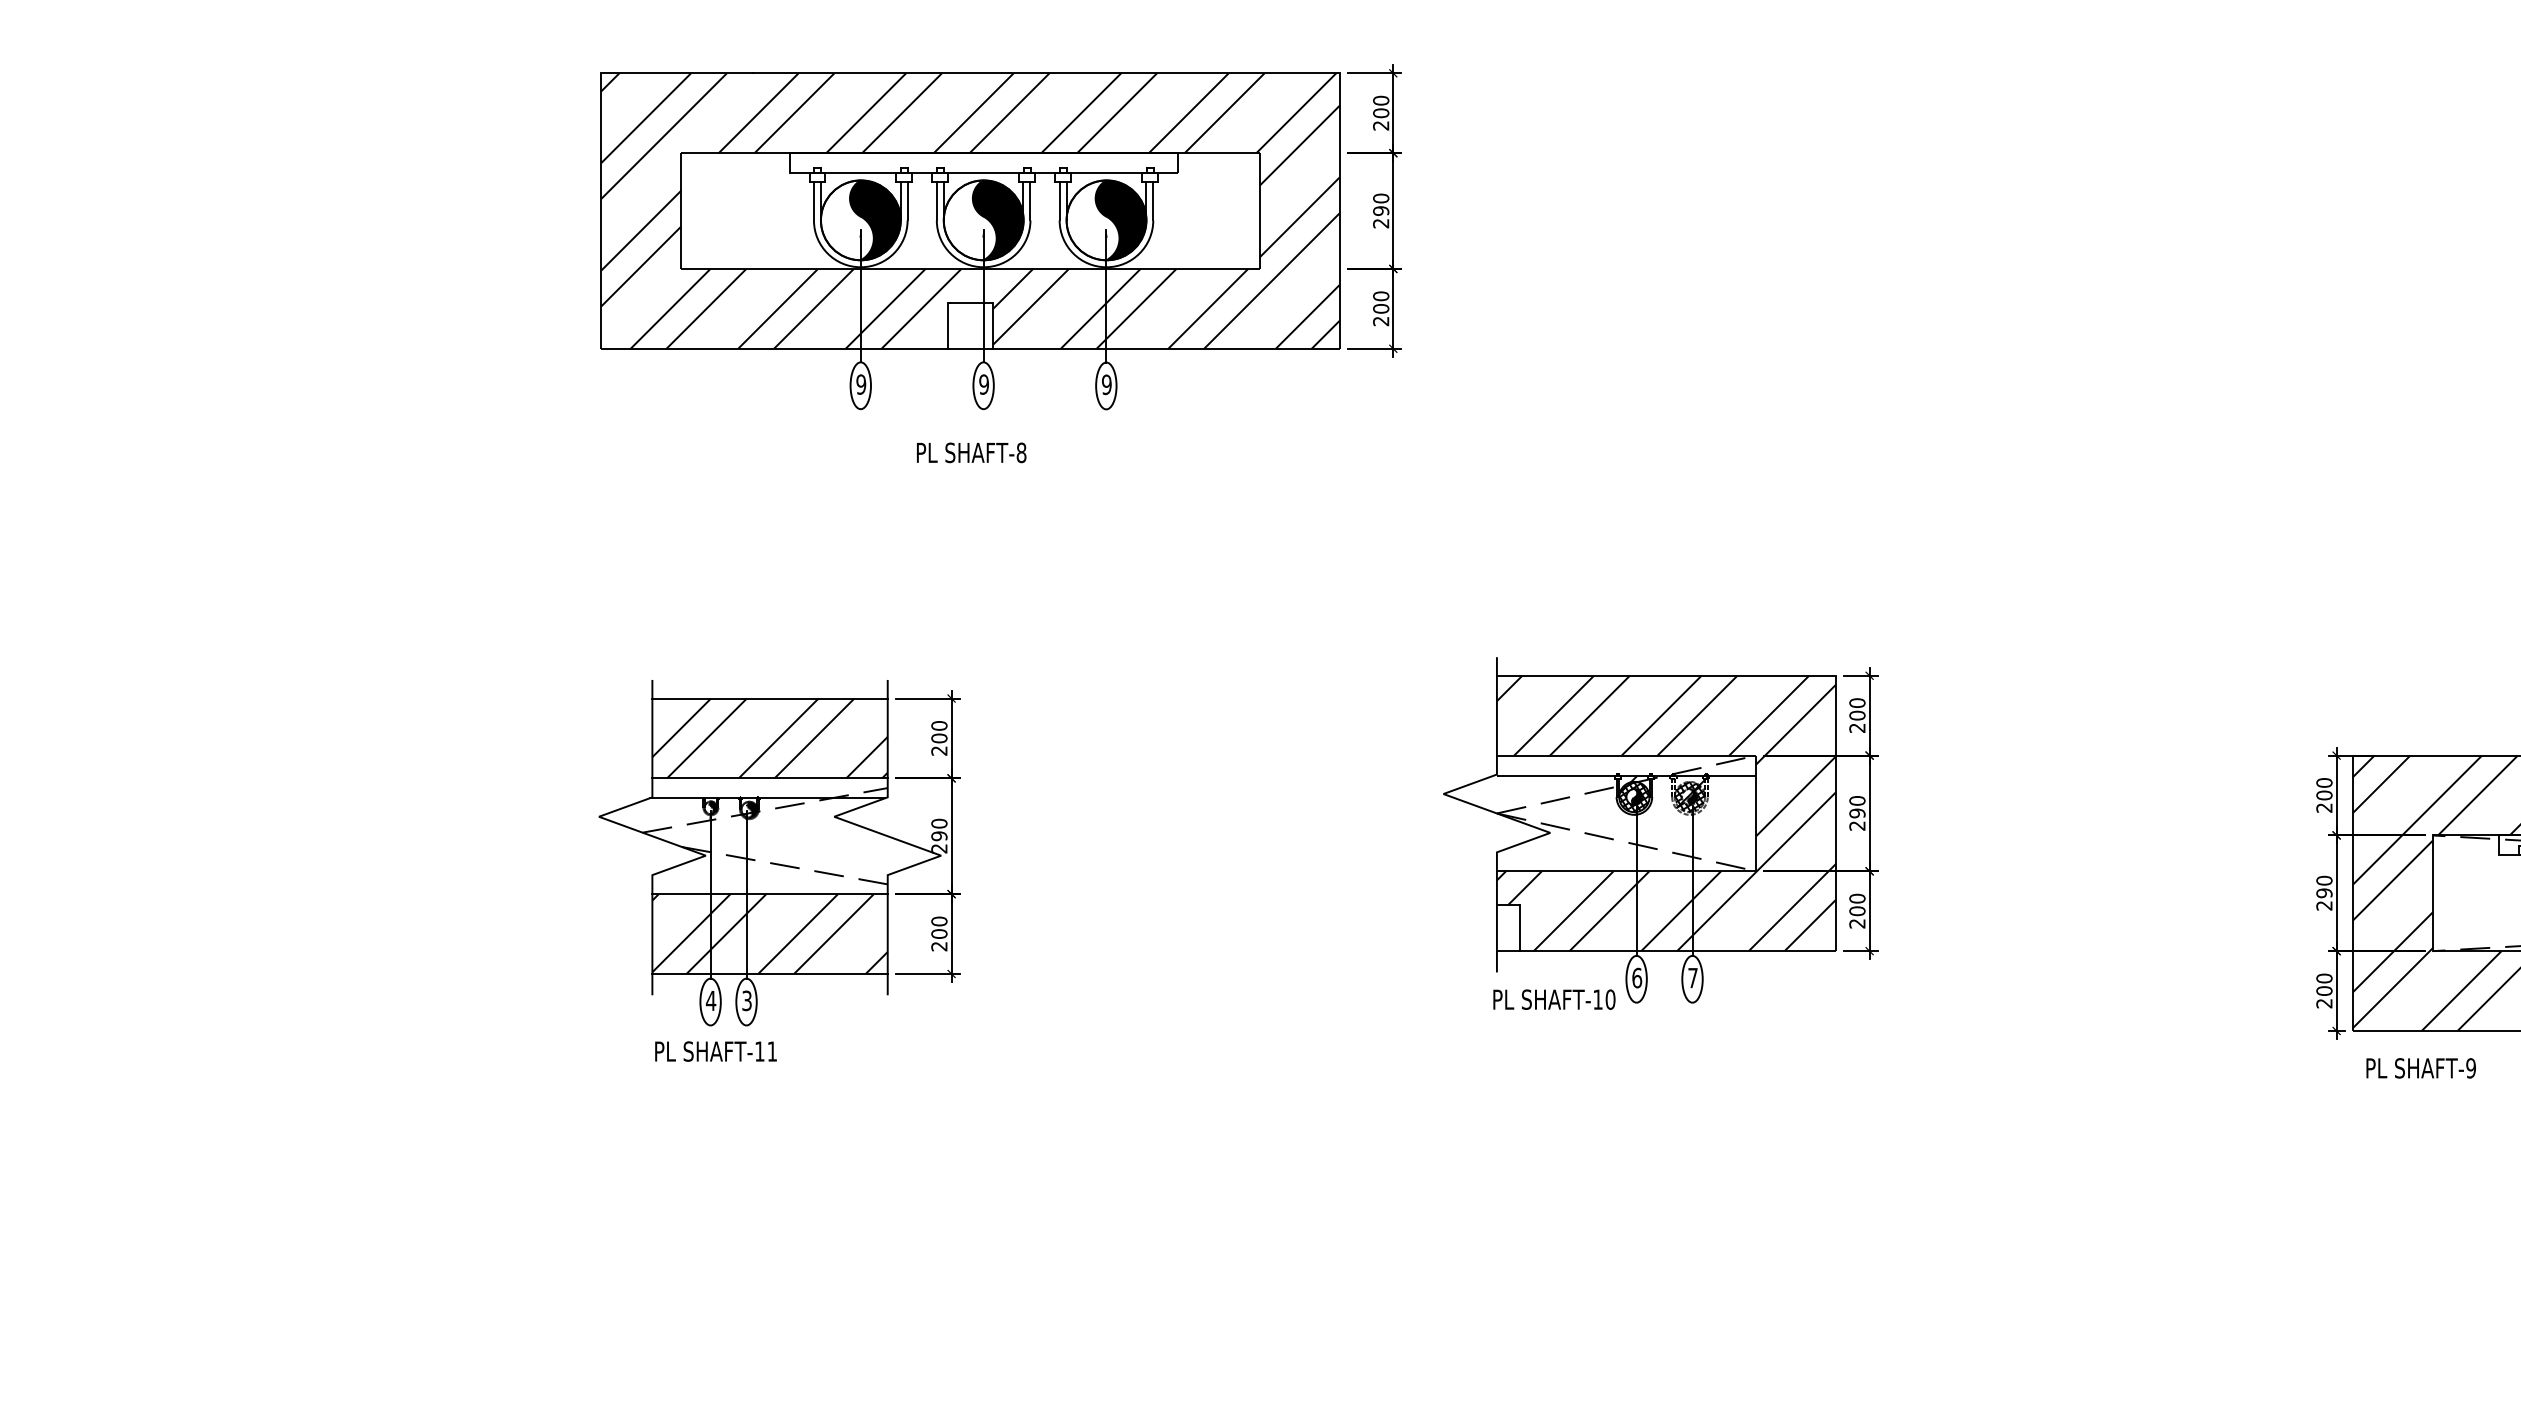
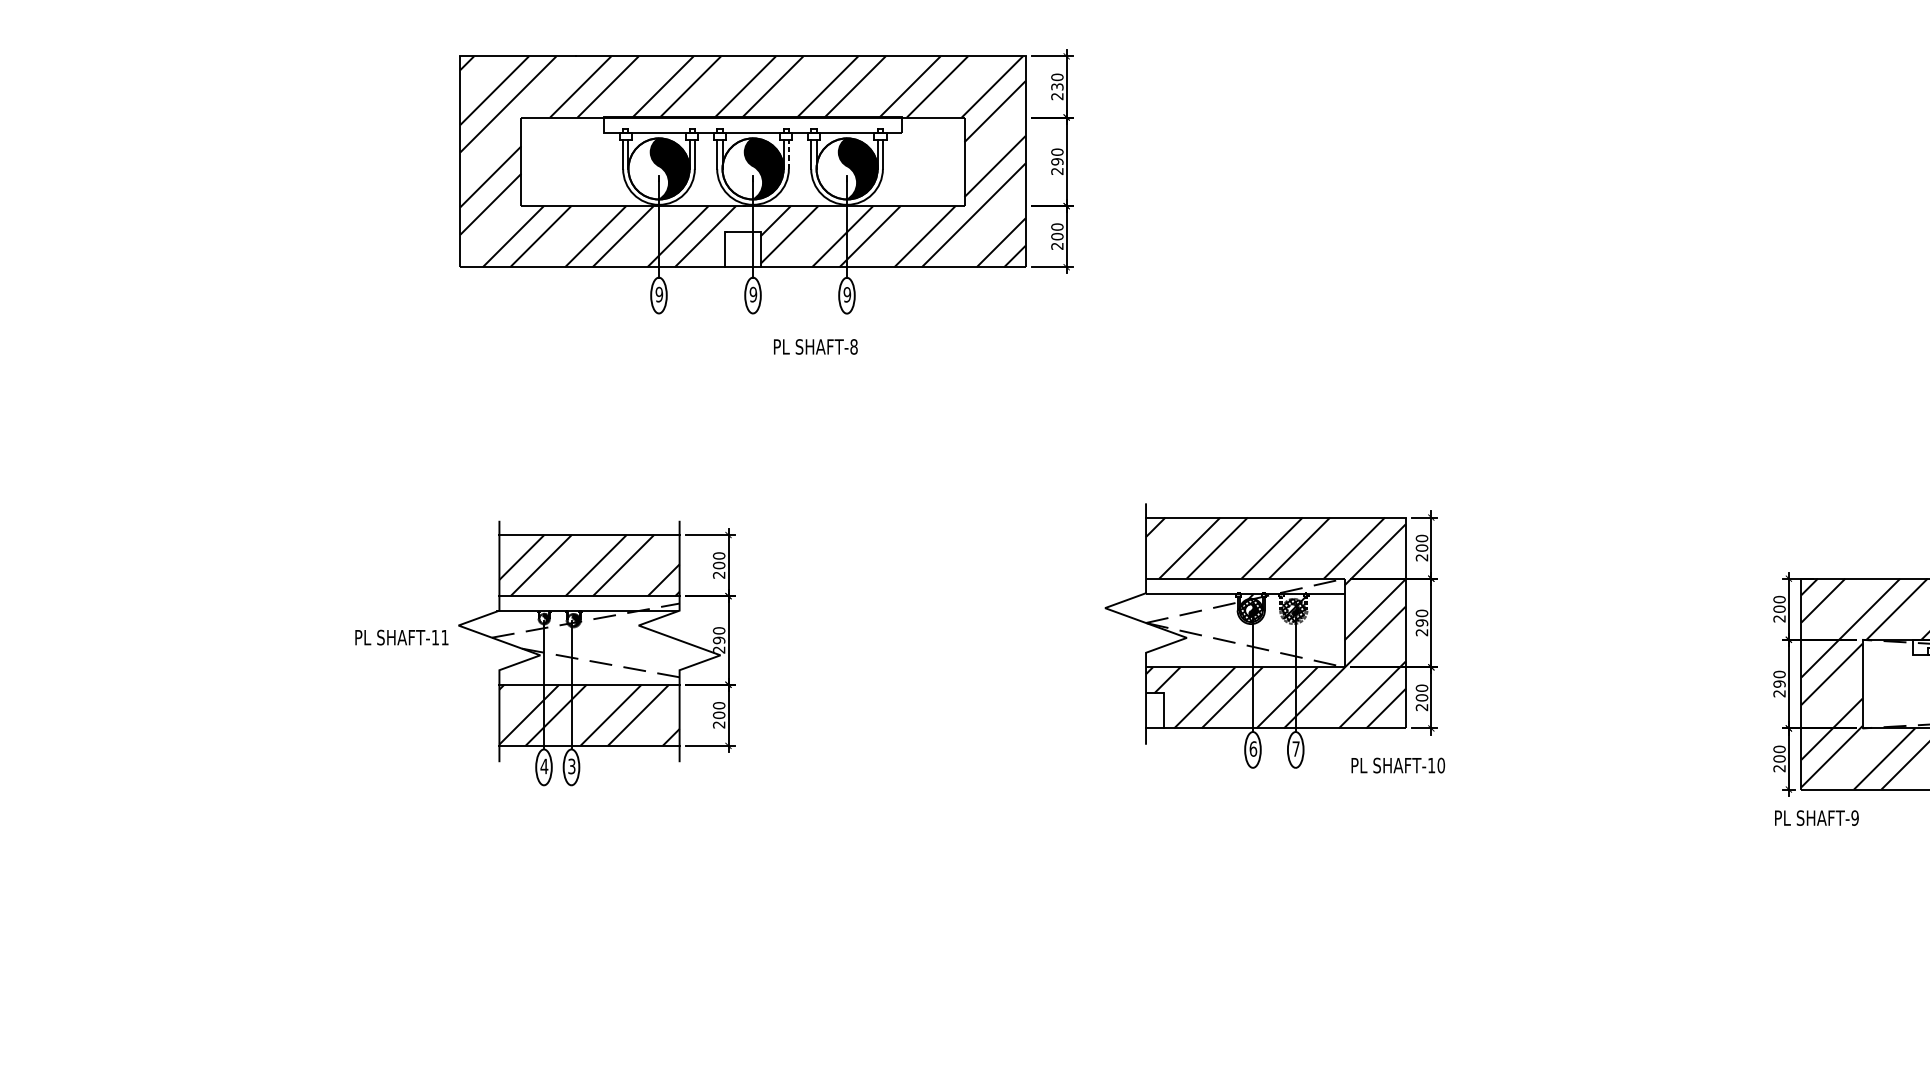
text: (1381, 113) -> (1057, 87), 200 -> 230
line: (1030, 200) -> (788, 153), solid -> dashed
text: (971, 452) -> (815, 346), moved
text: (1554, 999) -> (1398, 765), moved
text: (715, 1051) -> (401, 637), moved
text: (2420, 1068) -> (1816, 818), moved

